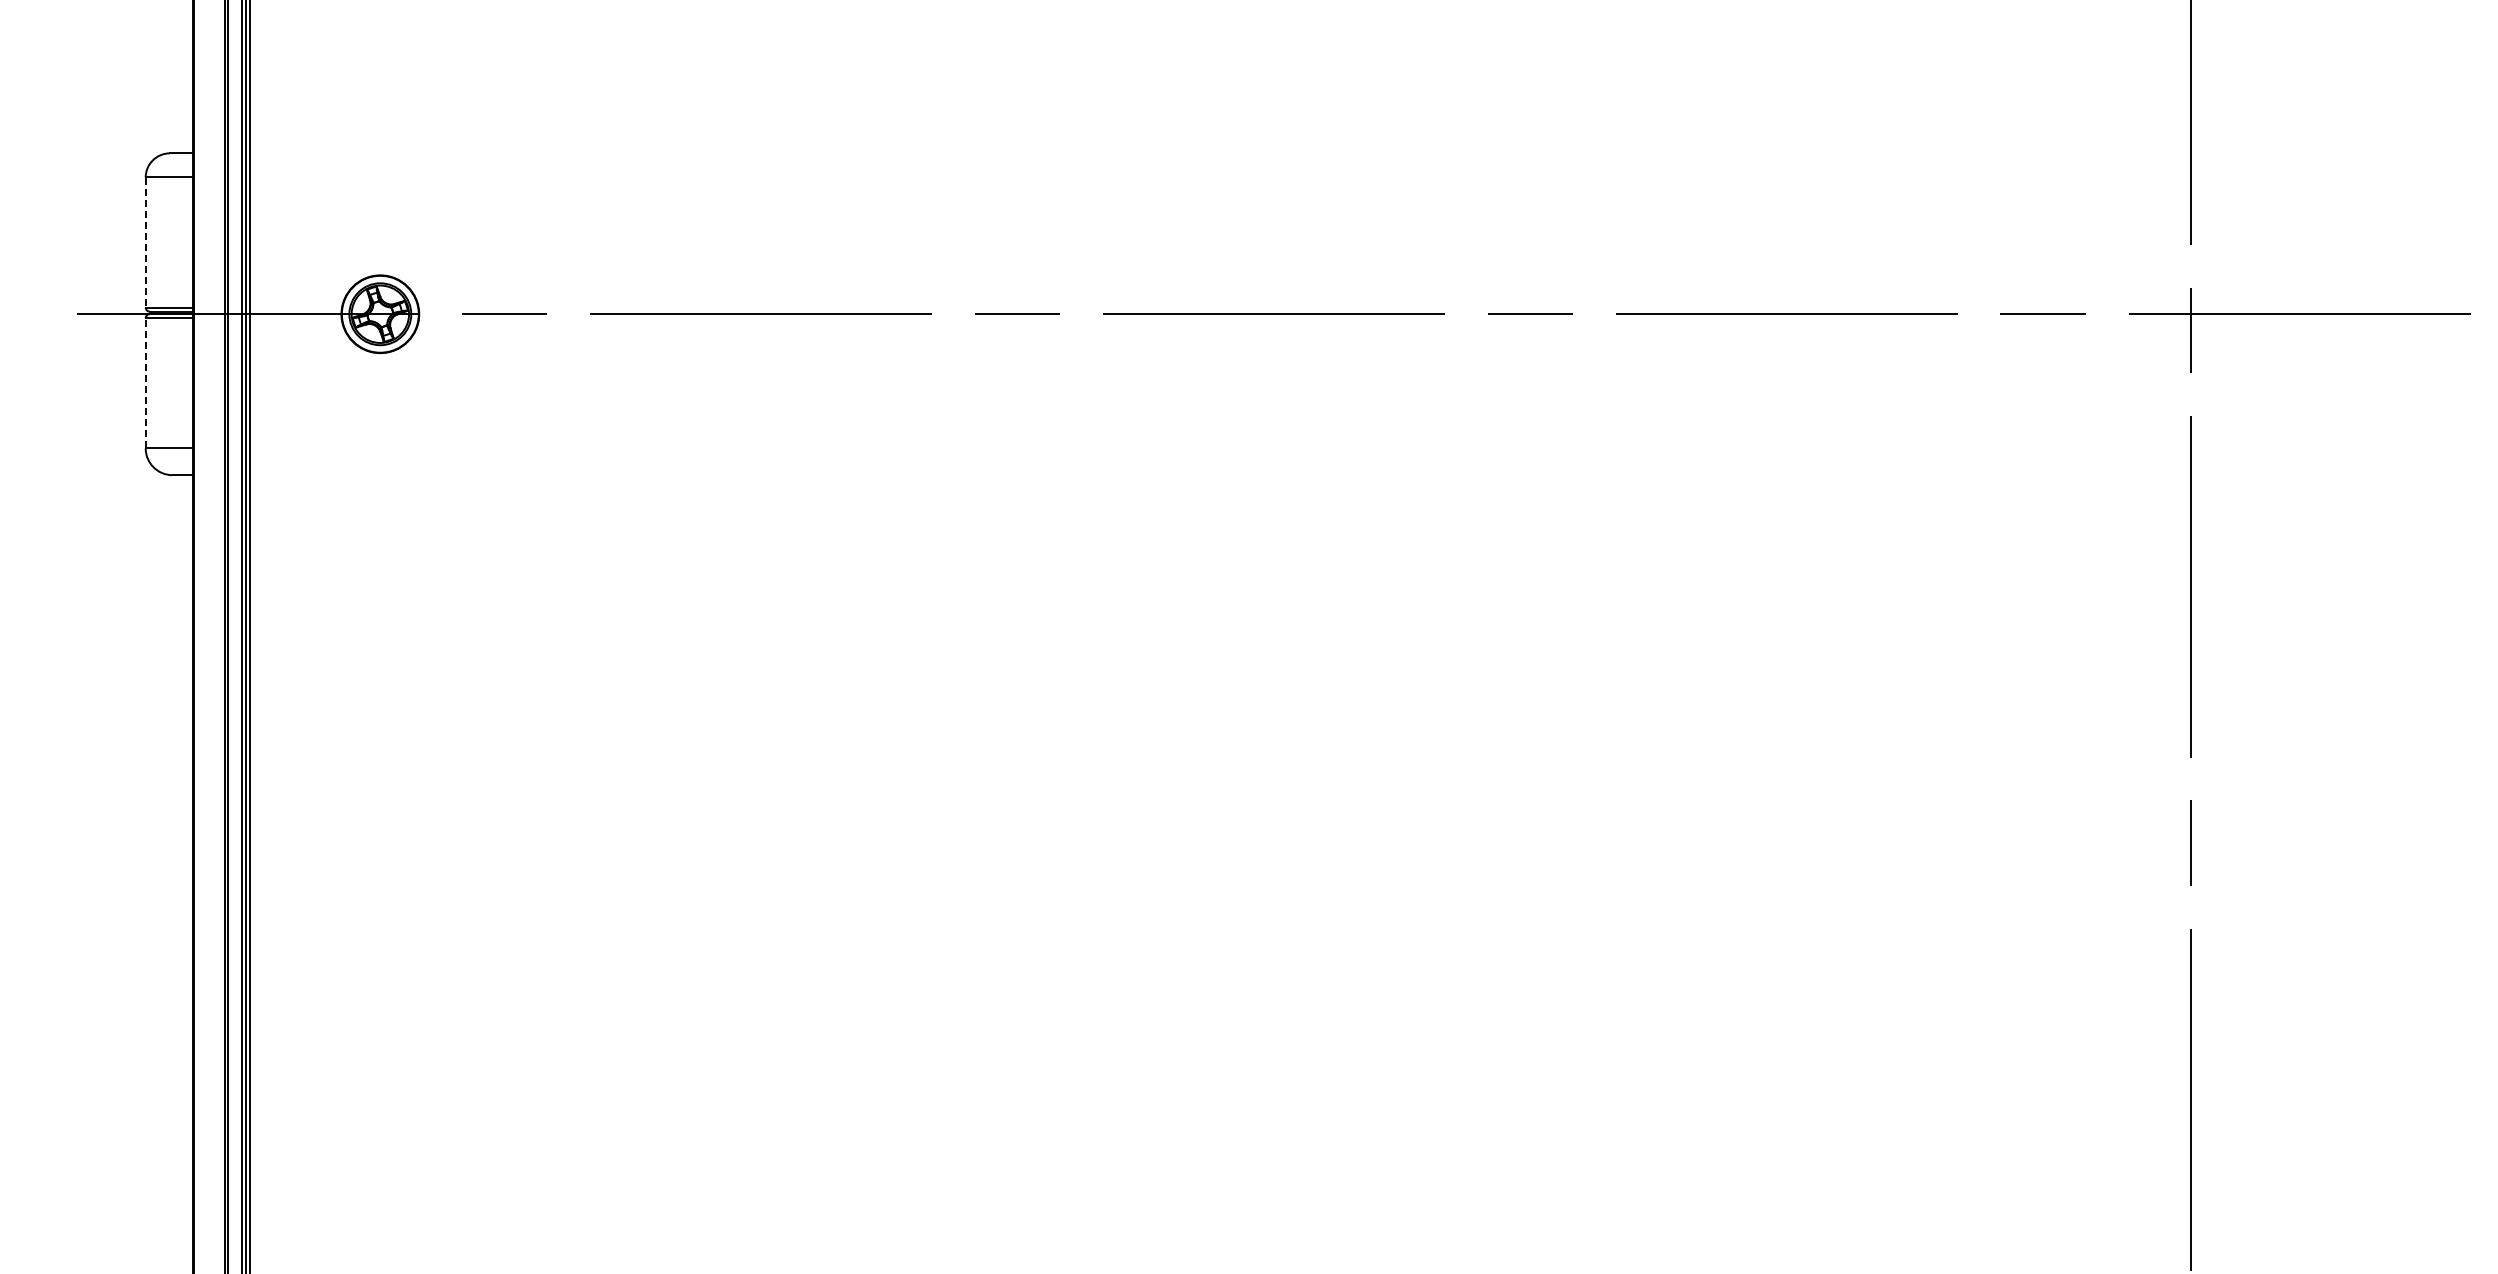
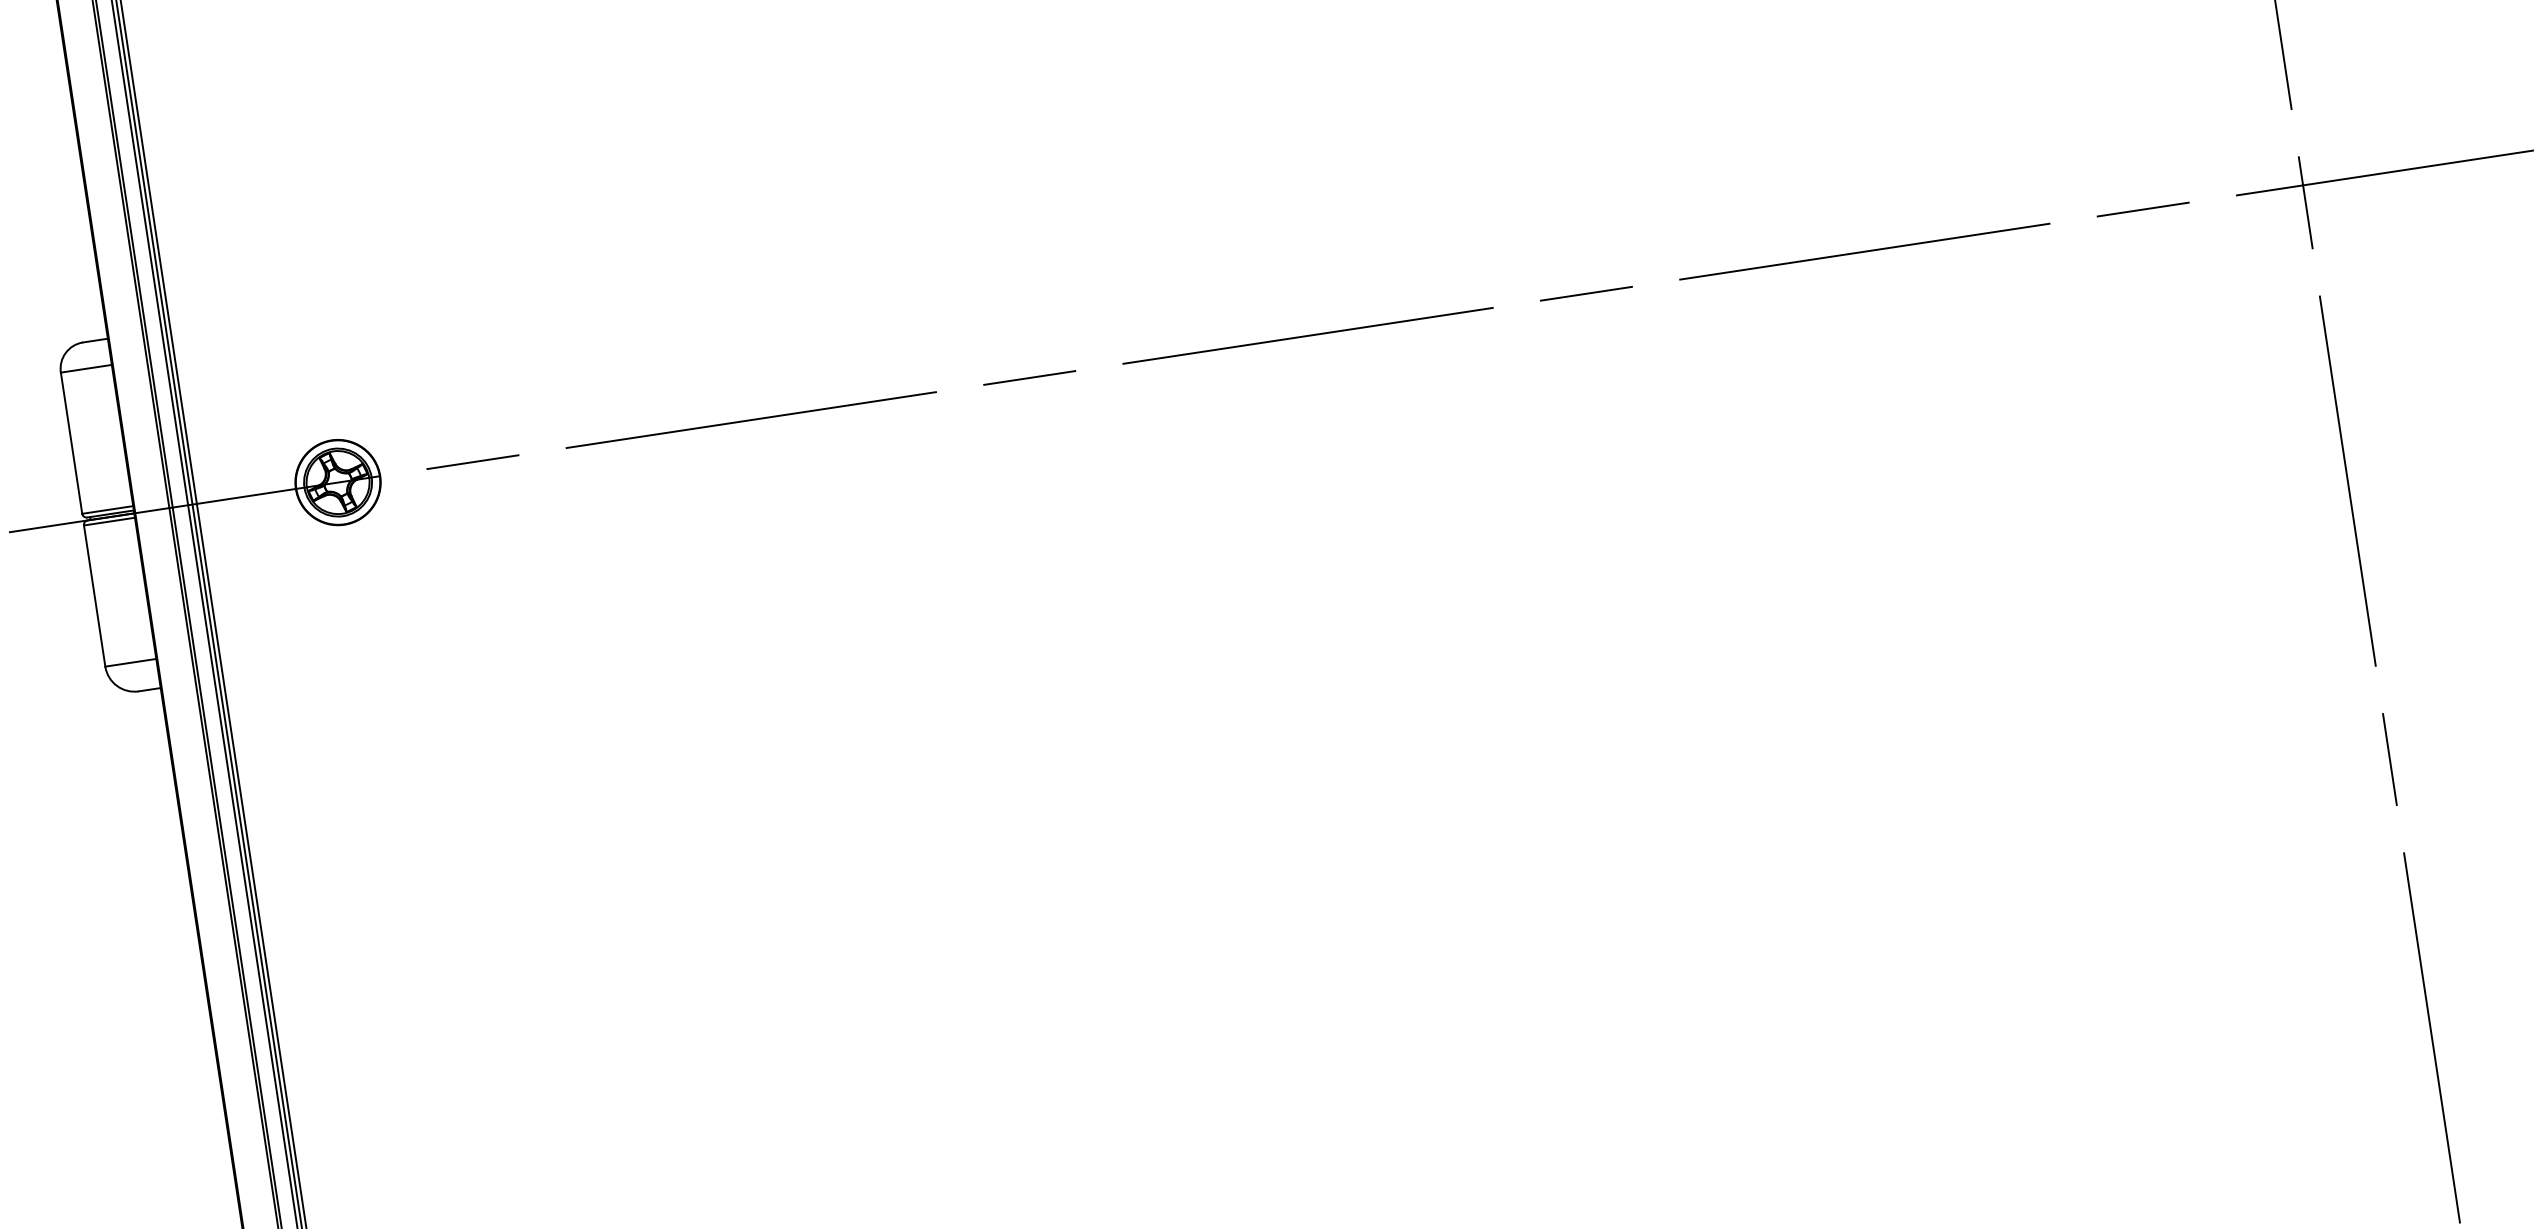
line: (145, 243) -> (71, 444), dashed -> solid
line: (145, 382) -> (94, 595), dashed -> solid

